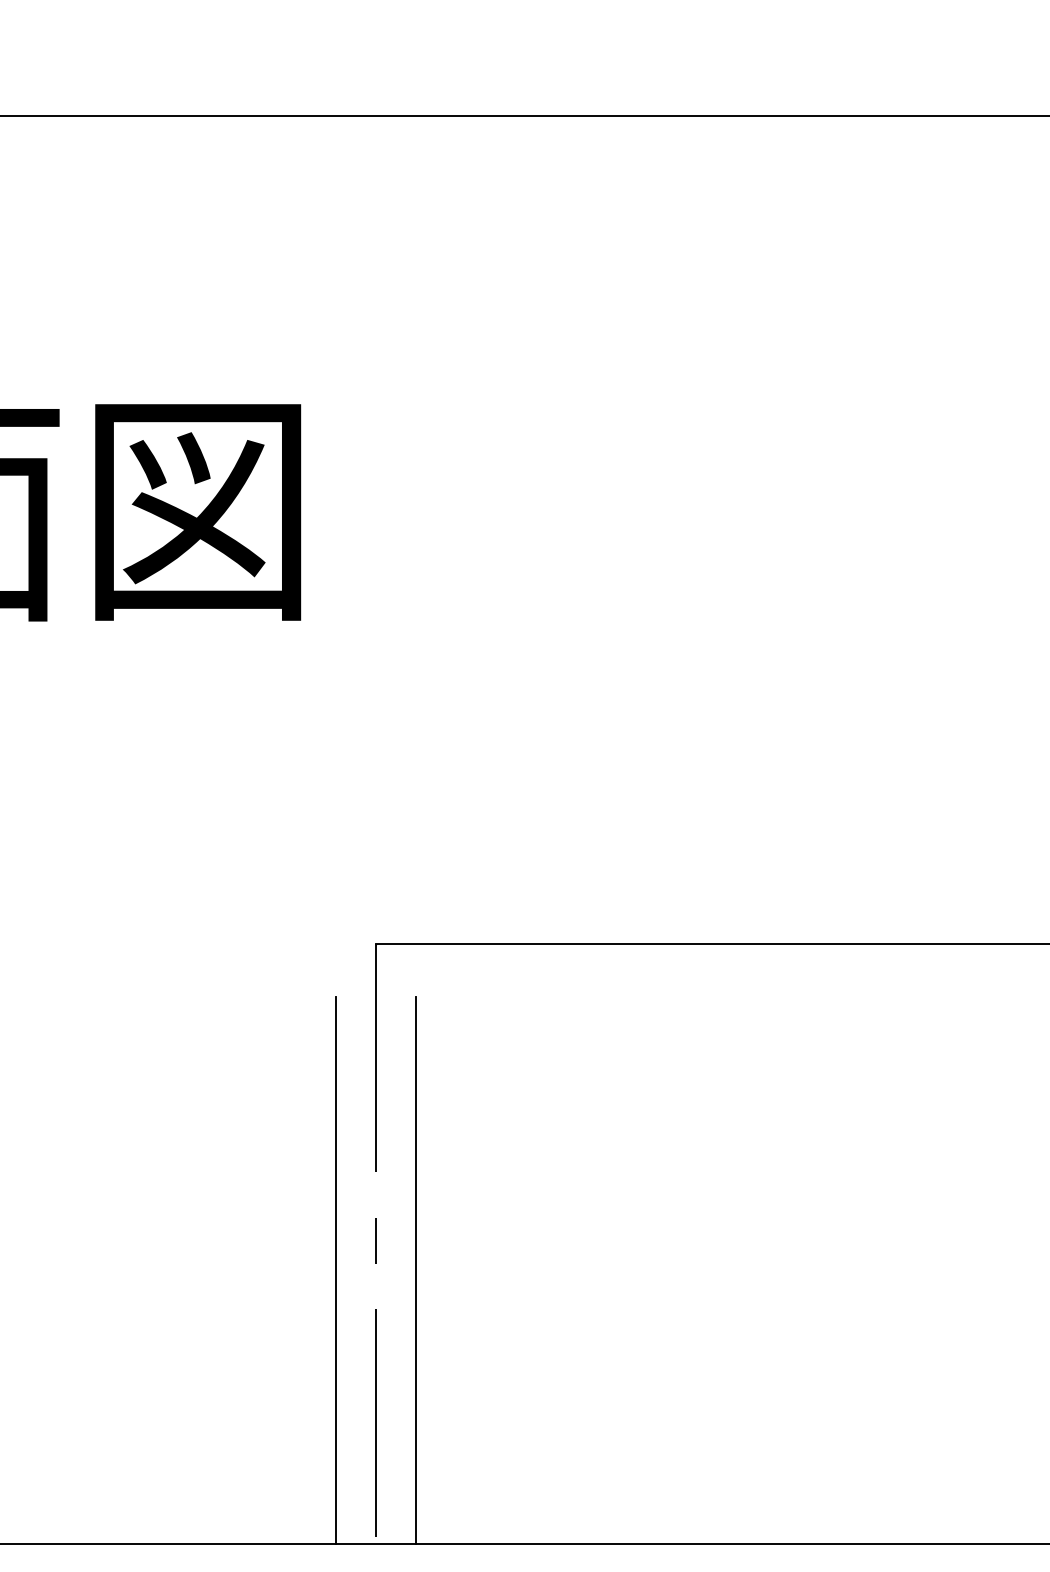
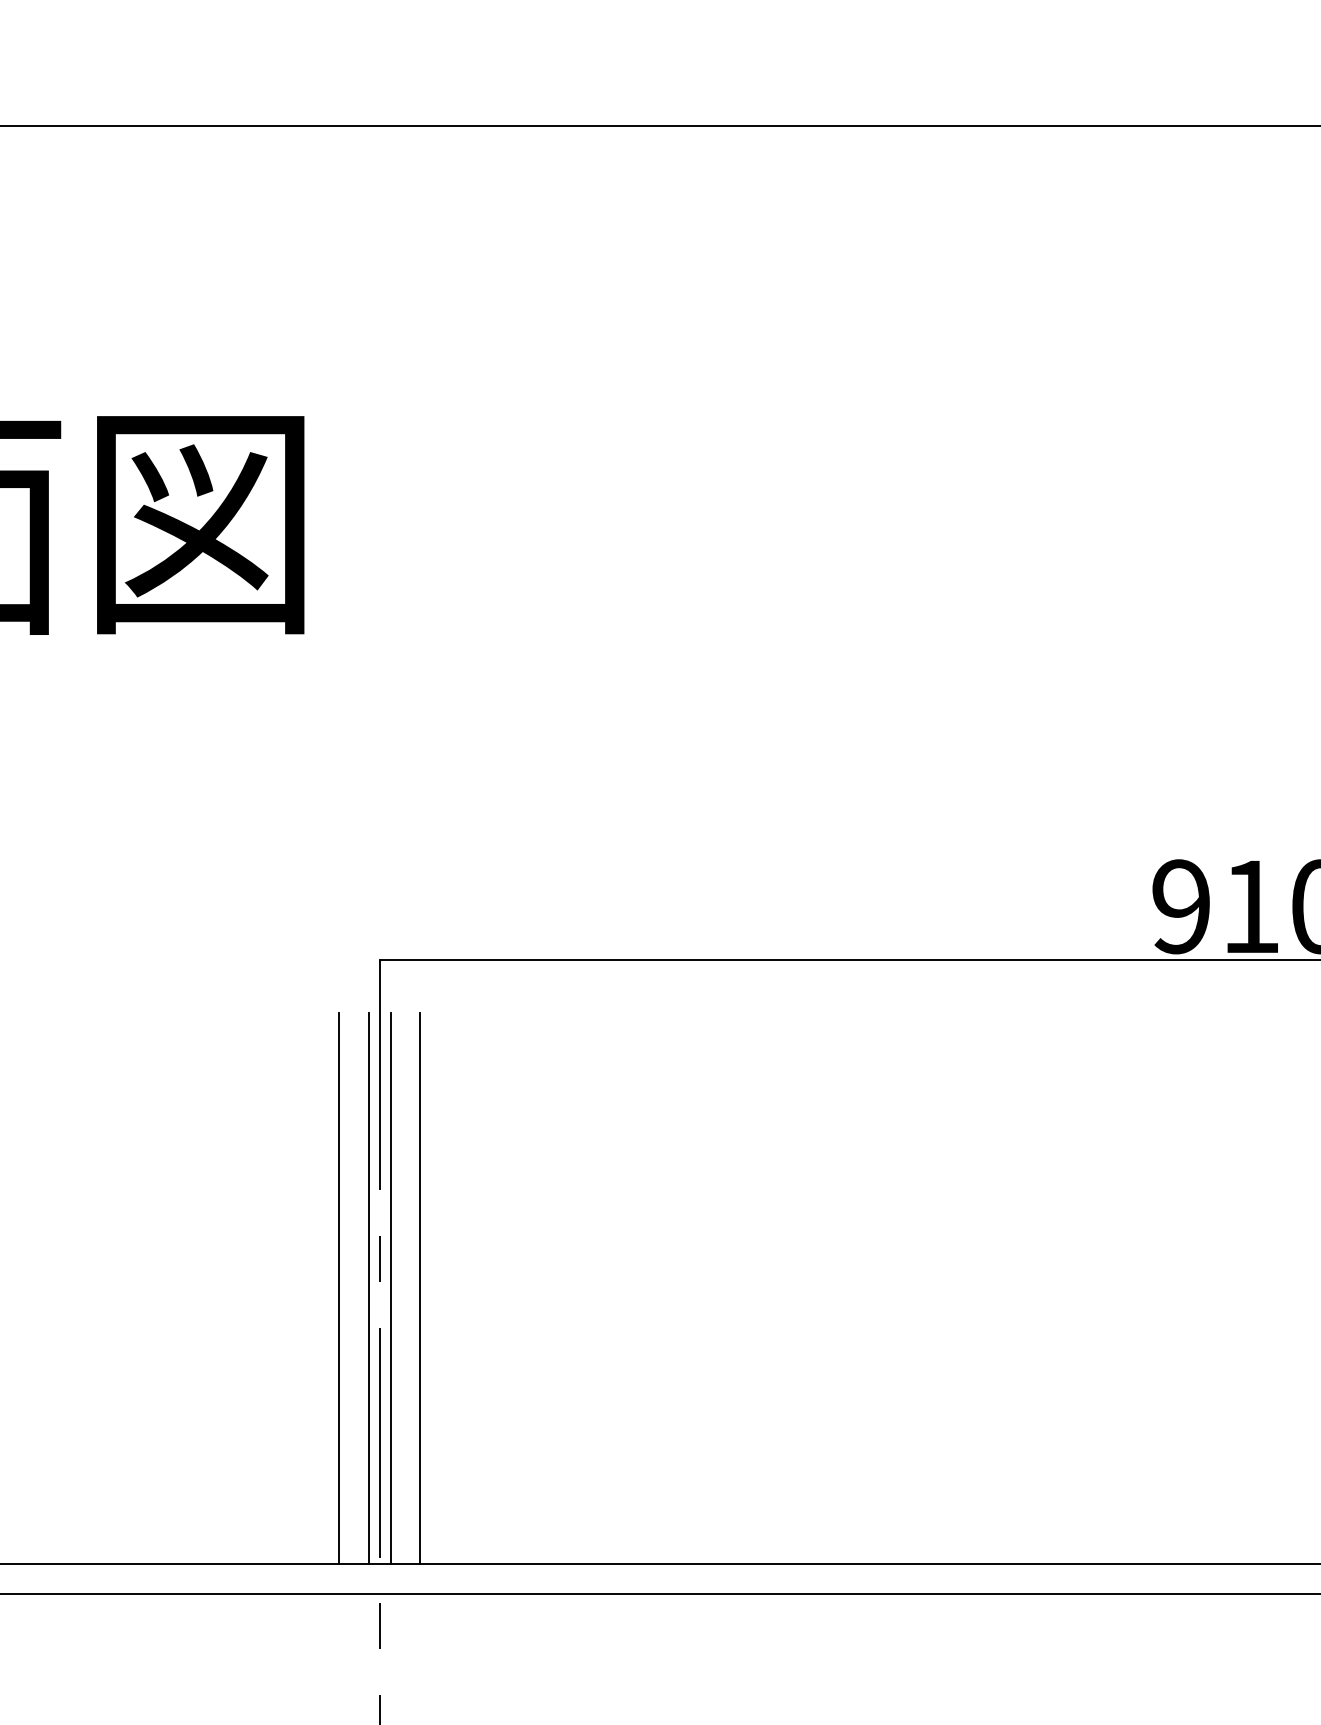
line: (364, 1270) -> (368, 1288), added
line: (386, 1270) -> (390, 1288), added

